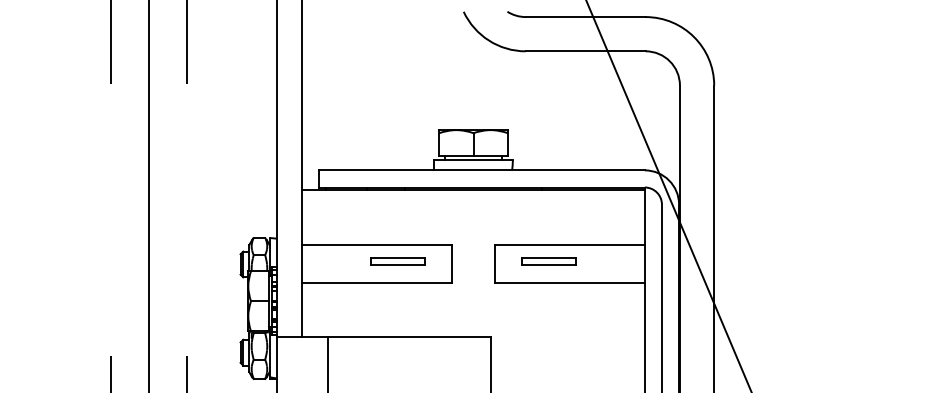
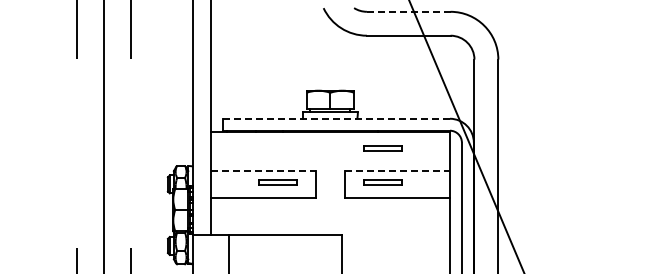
line: (585, 16) -> (408, 11), solid -> dashed
line: (482, 169) -> (336, 118), solid -> dashed
part: (548, 212) -> (382, 148), added
line: (377, 244) -> (263, 170), solid -> dashed
line: (571, 244) -> (398, 170), solid -> dashed

